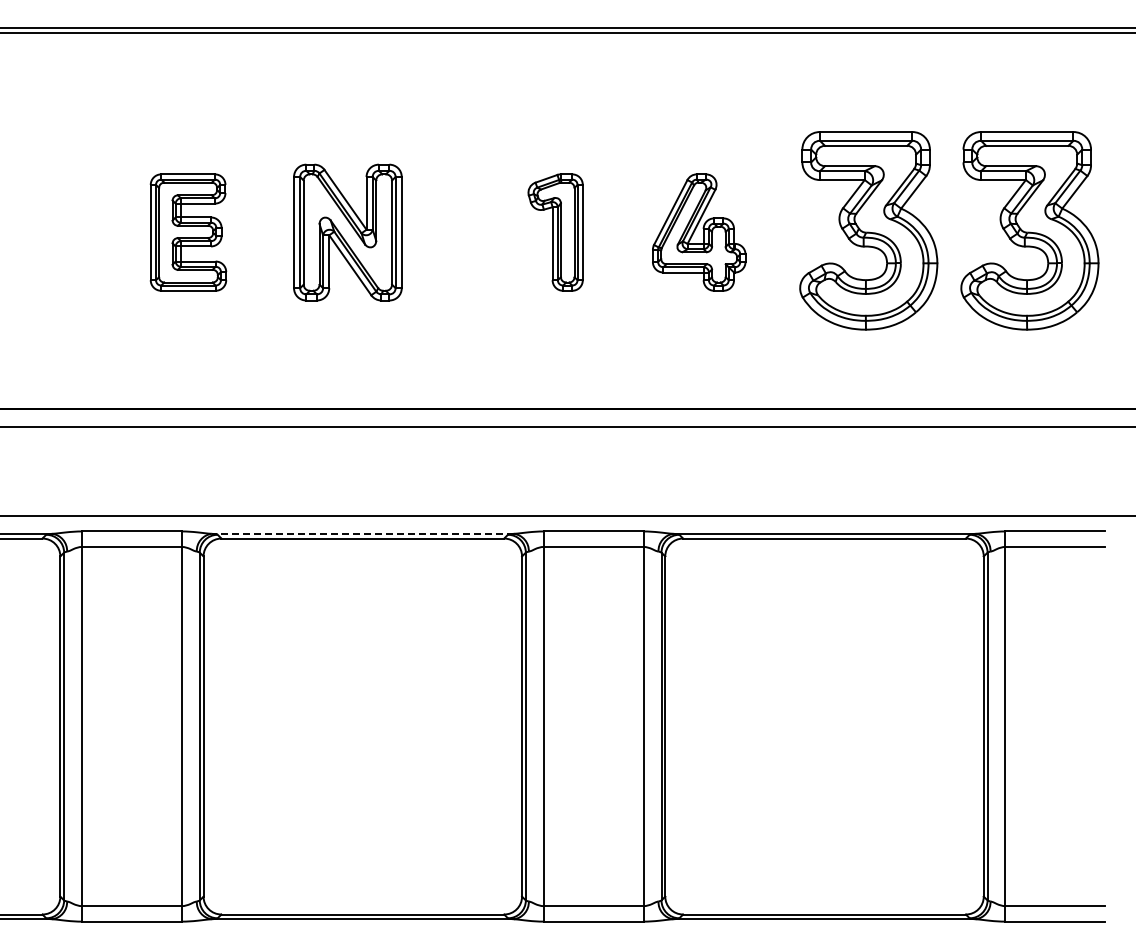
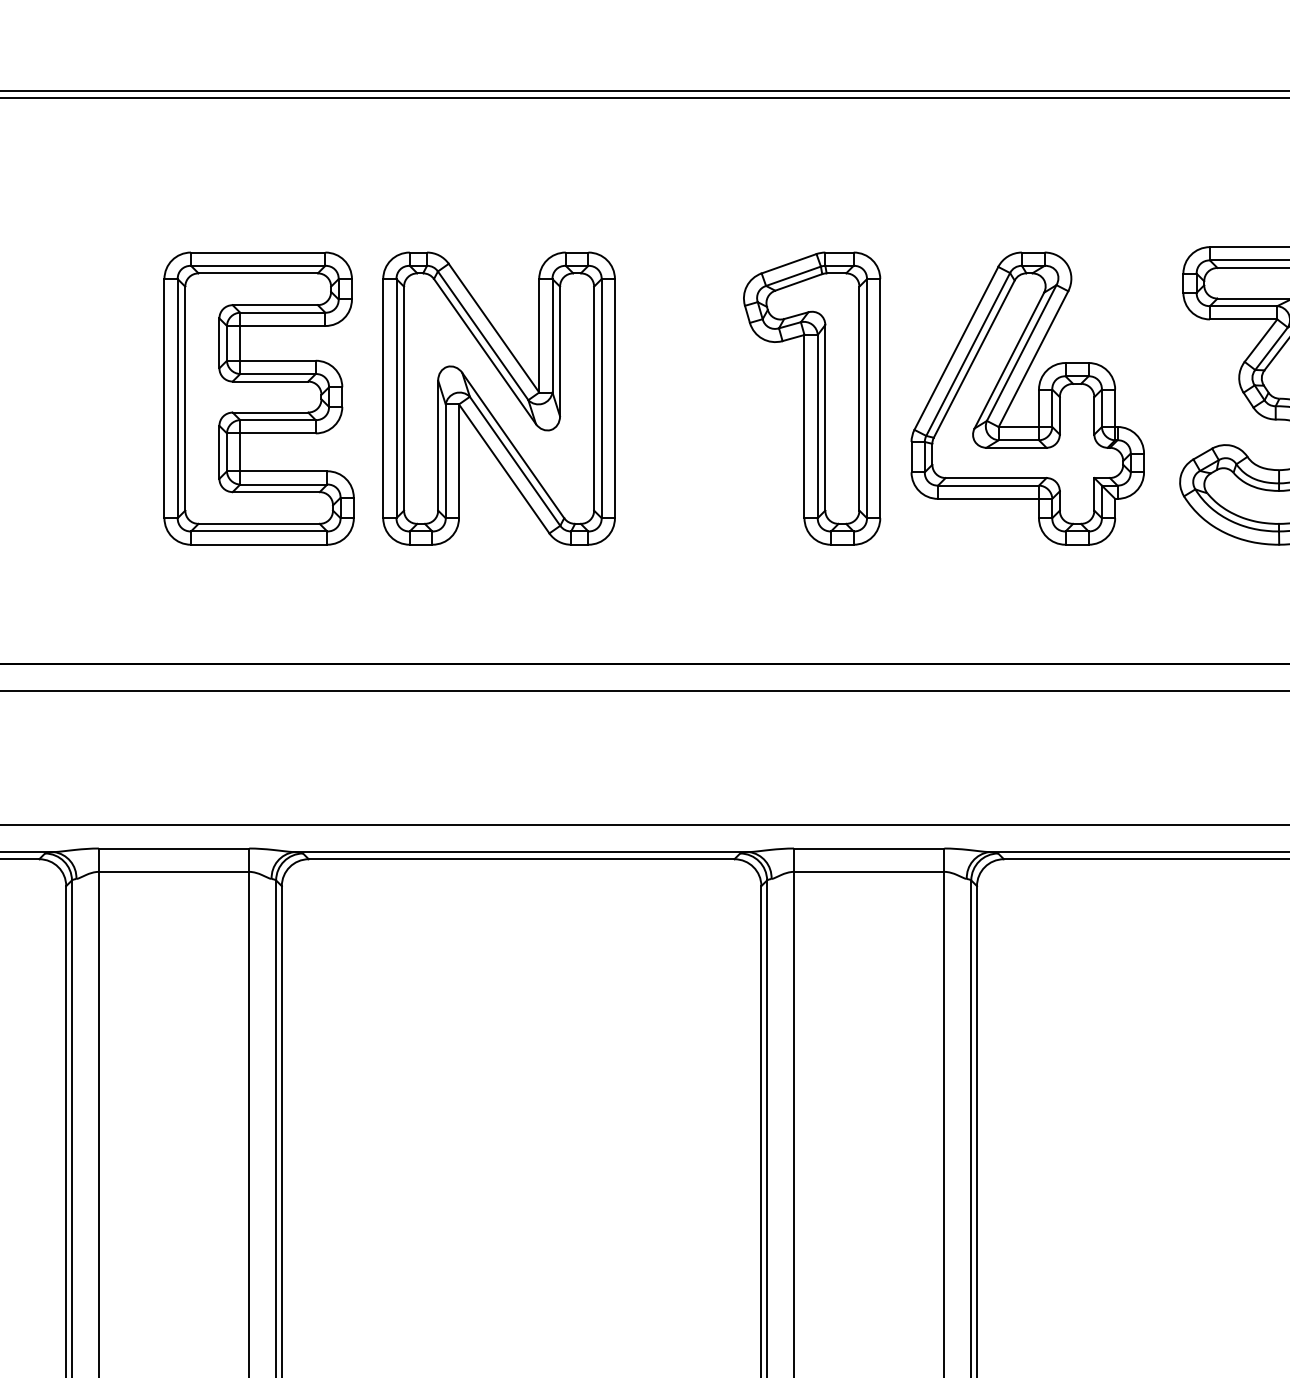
part: (188, 232) -> (259, 398), size x1.67
part: (347, 232) -> (498, 398), size x1.43
part: (555, 232) -> (811, 398), size x1.67
part: (699, 232) -> (1028, 398), size x1.67
line: (362, 533) -> (521, 851), dashed -> solid

